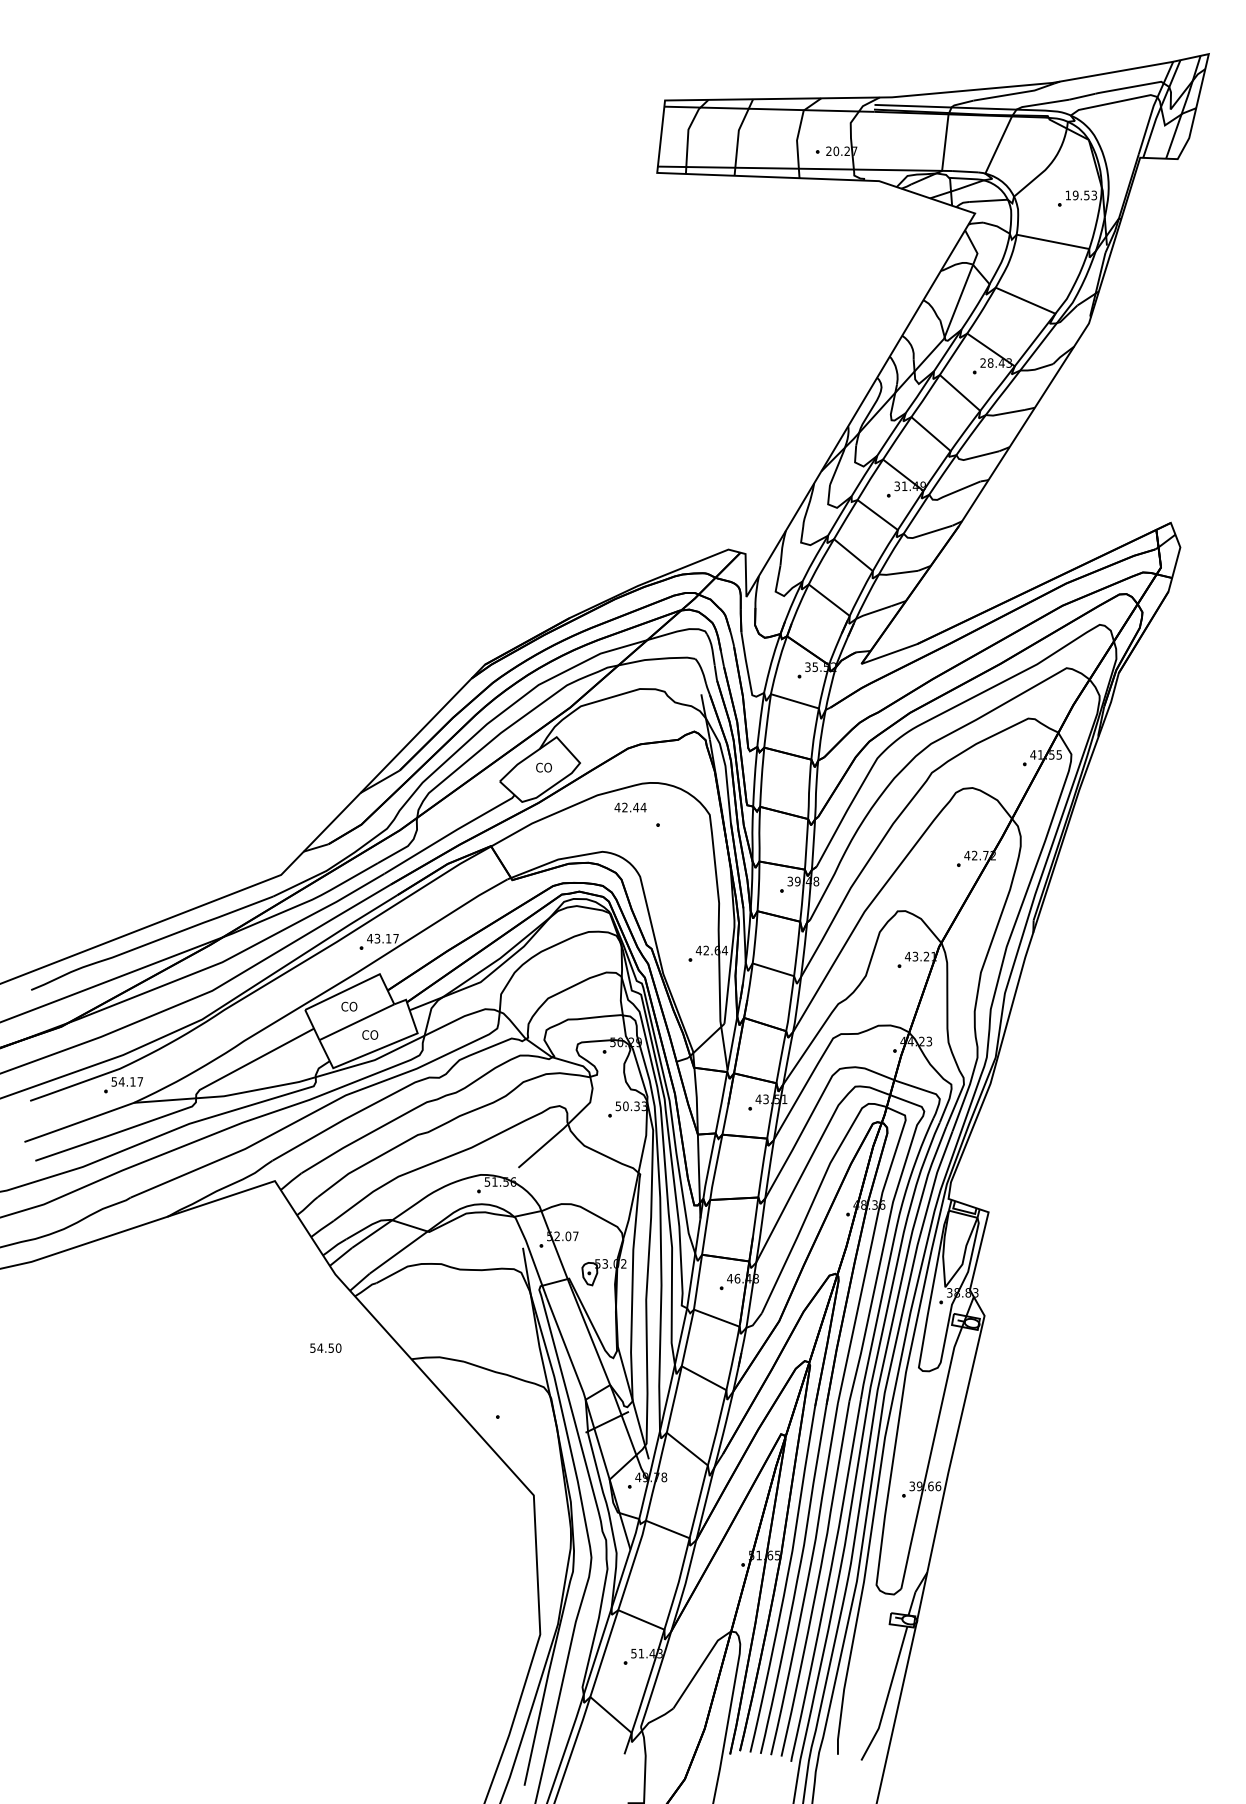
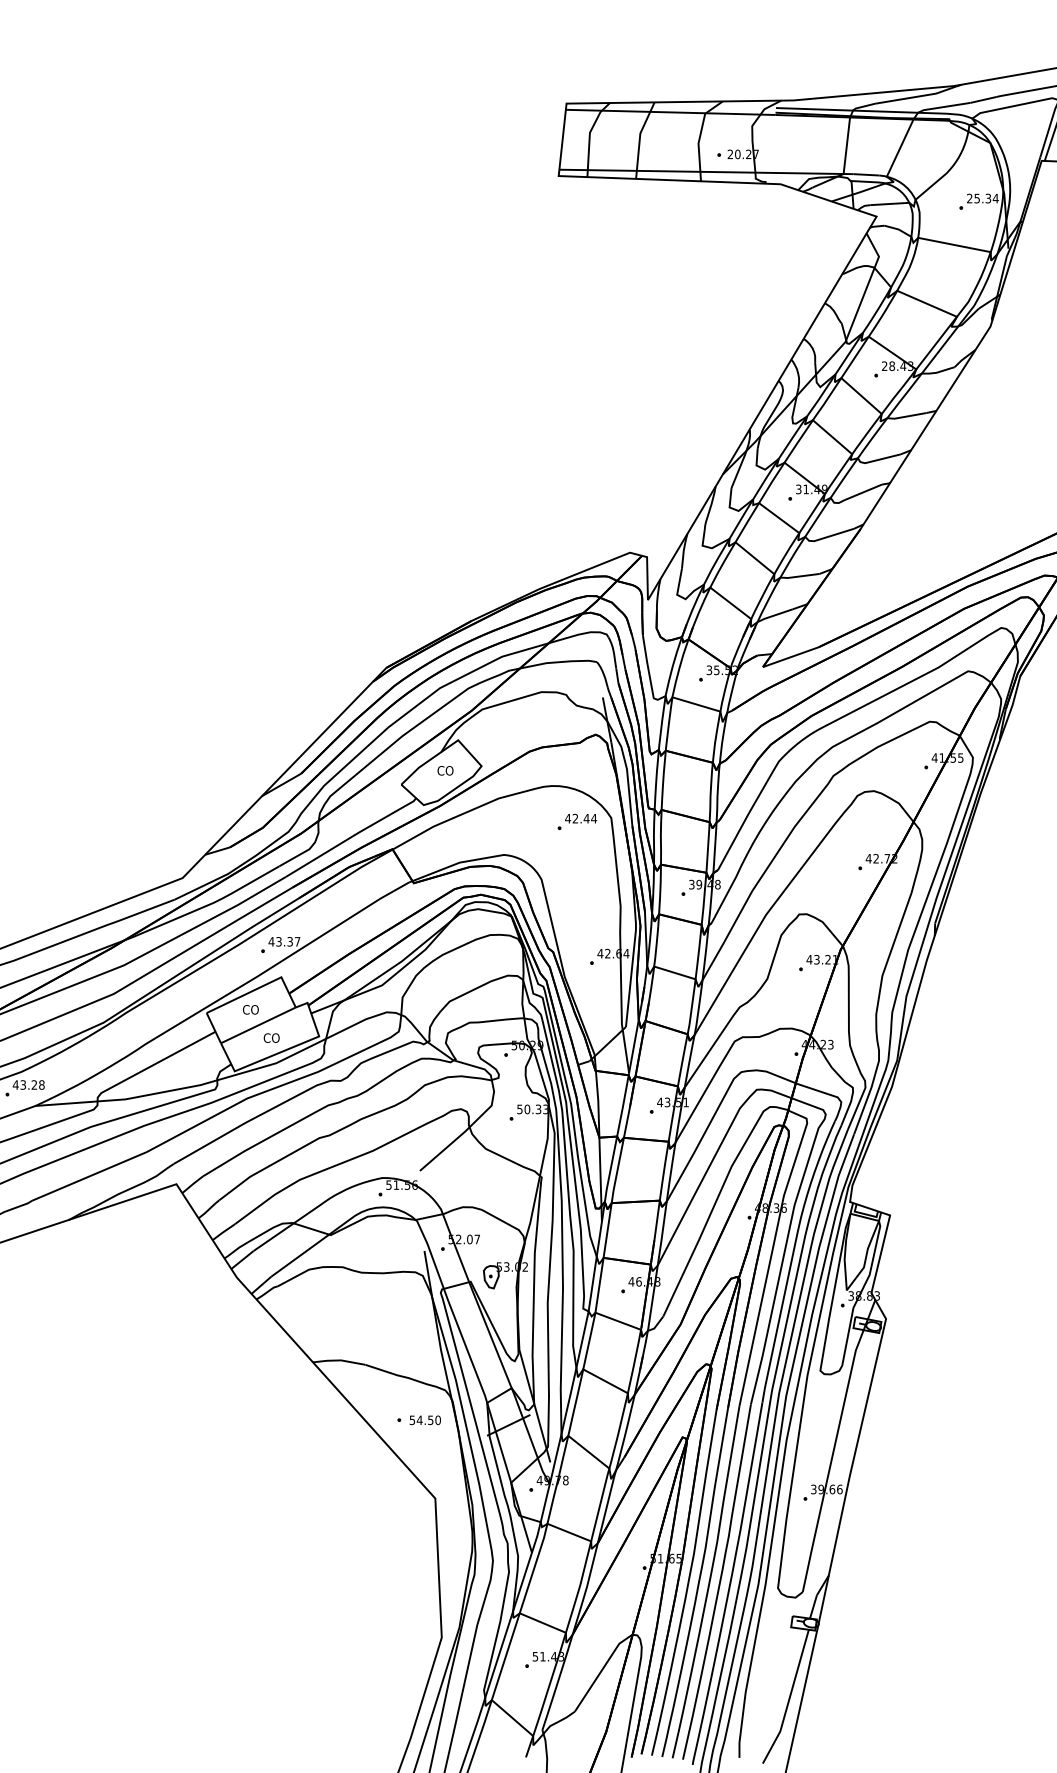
text: (1081, 195) -> (983, 198), 19.53 -> 25.34
text: (630, 807) -> (581, 818), moved
text: (388, 938) -> (290, 941), 43.17 -> 43.37
text: (127, 1081) -> (29, 1084), 54.17 -> 43.28
text: (325, 1347) -> (425, 1419), moved

